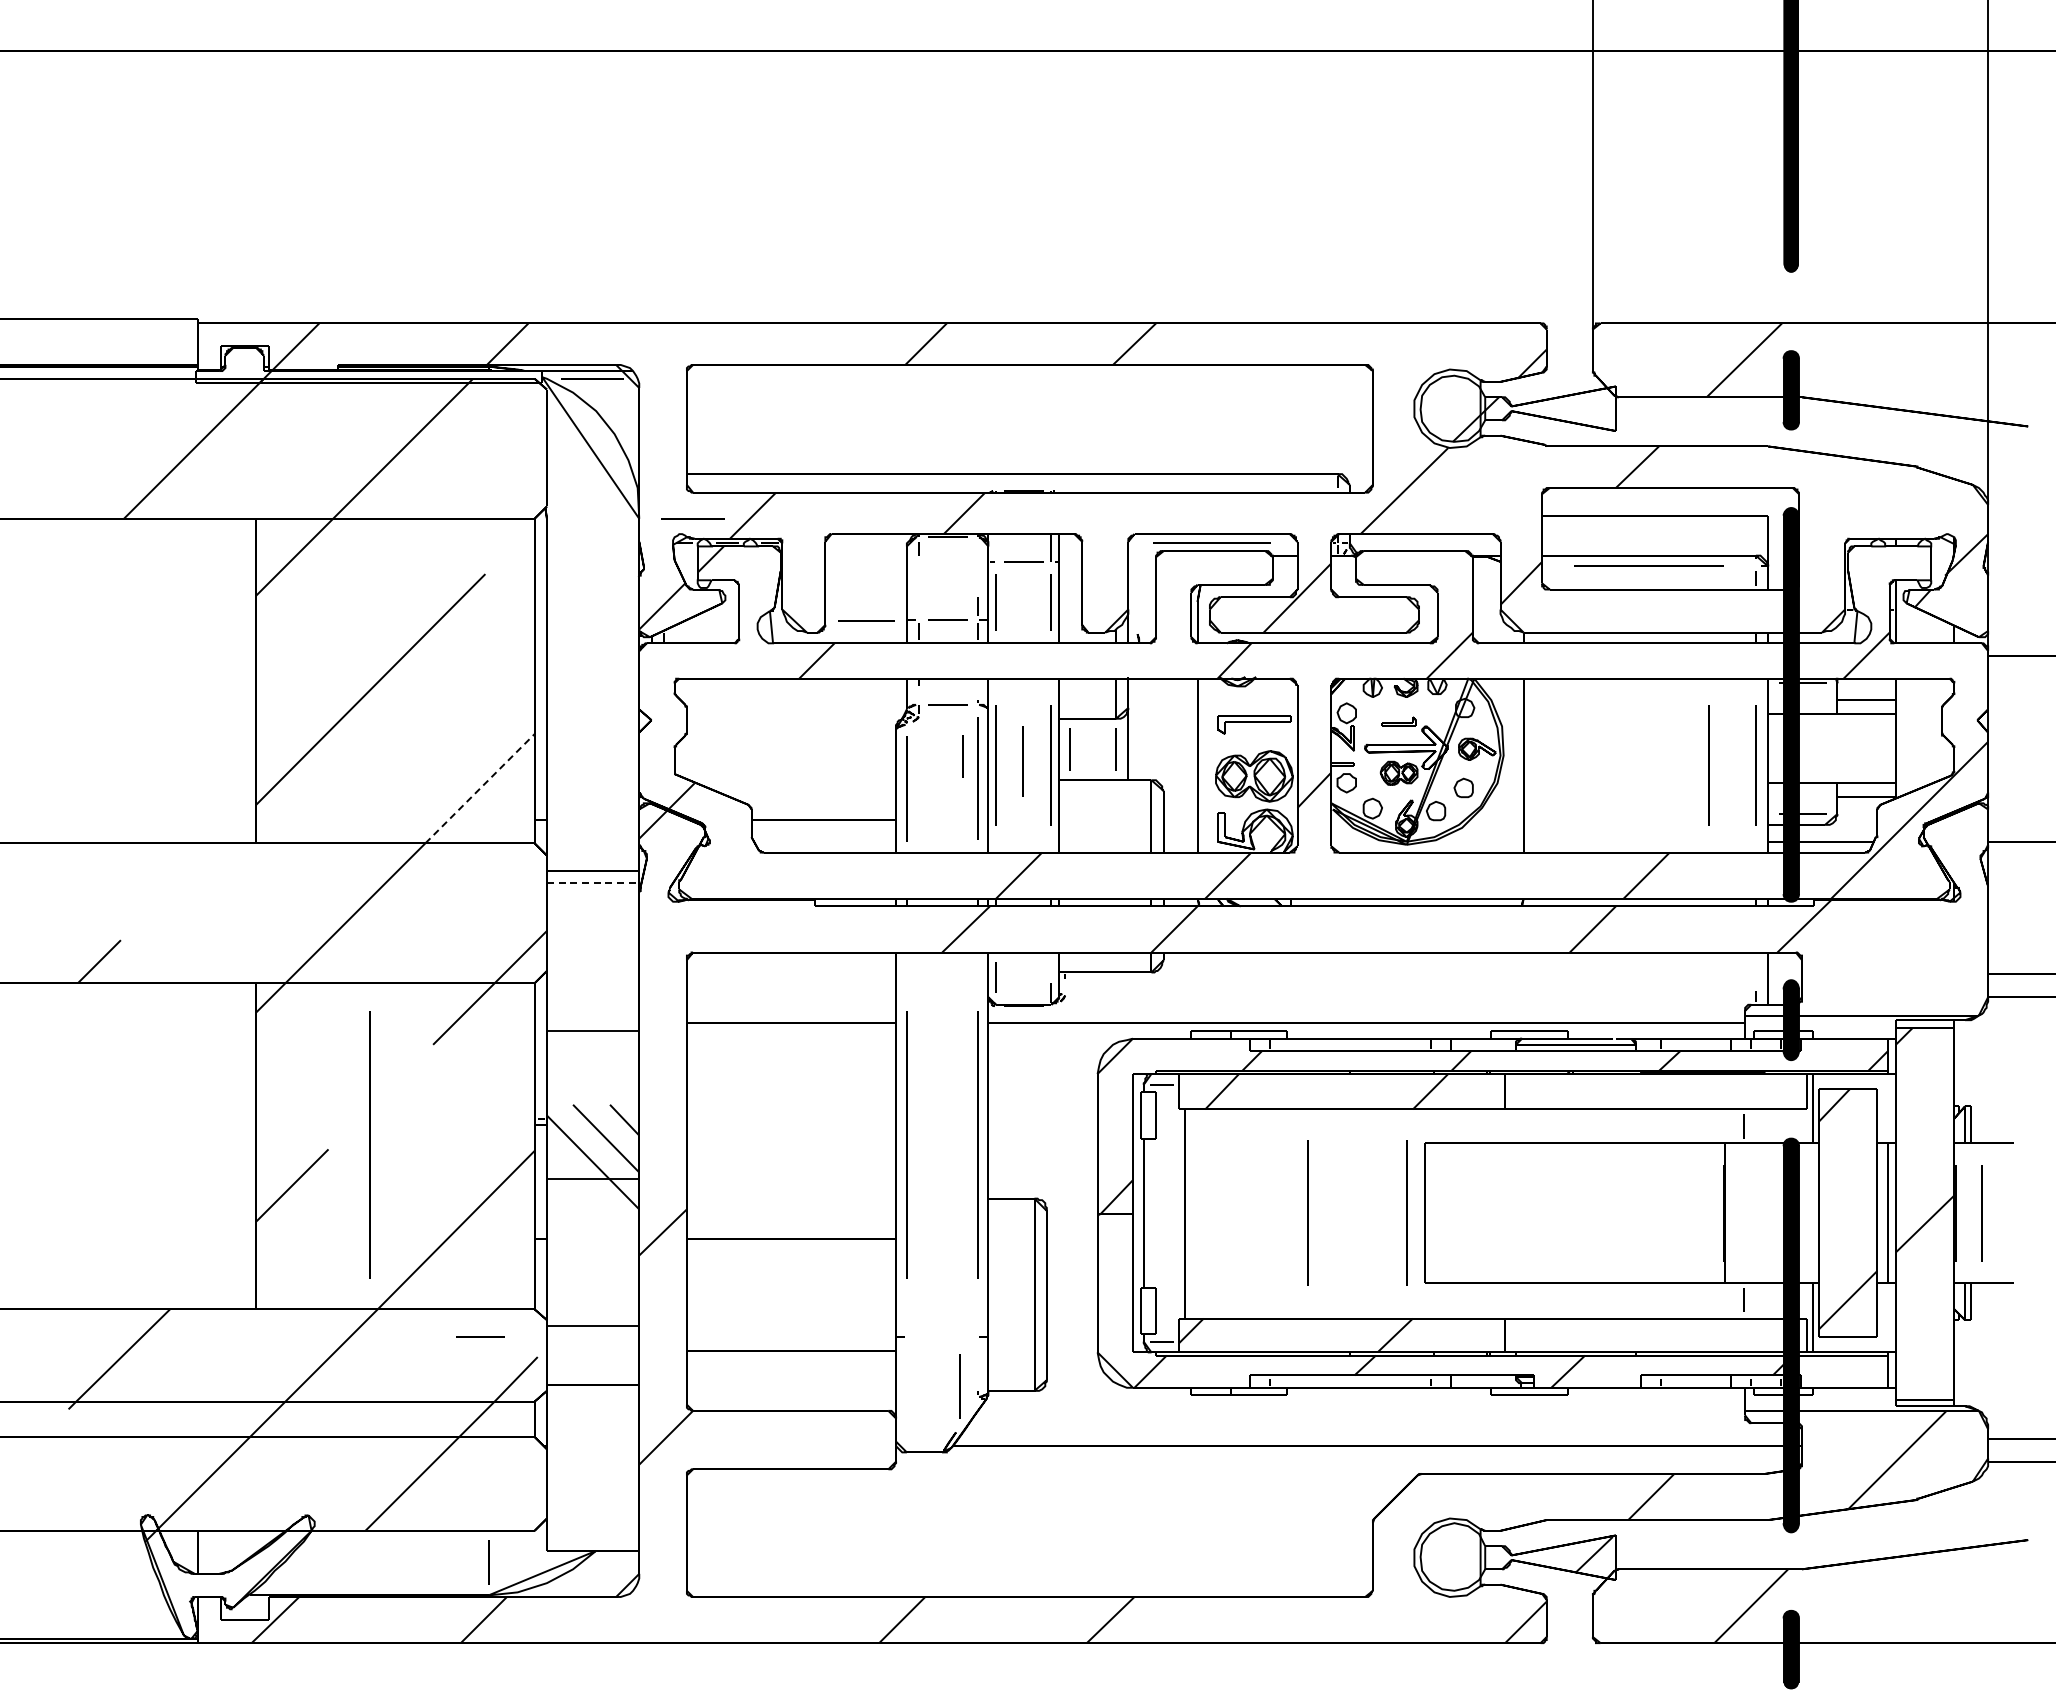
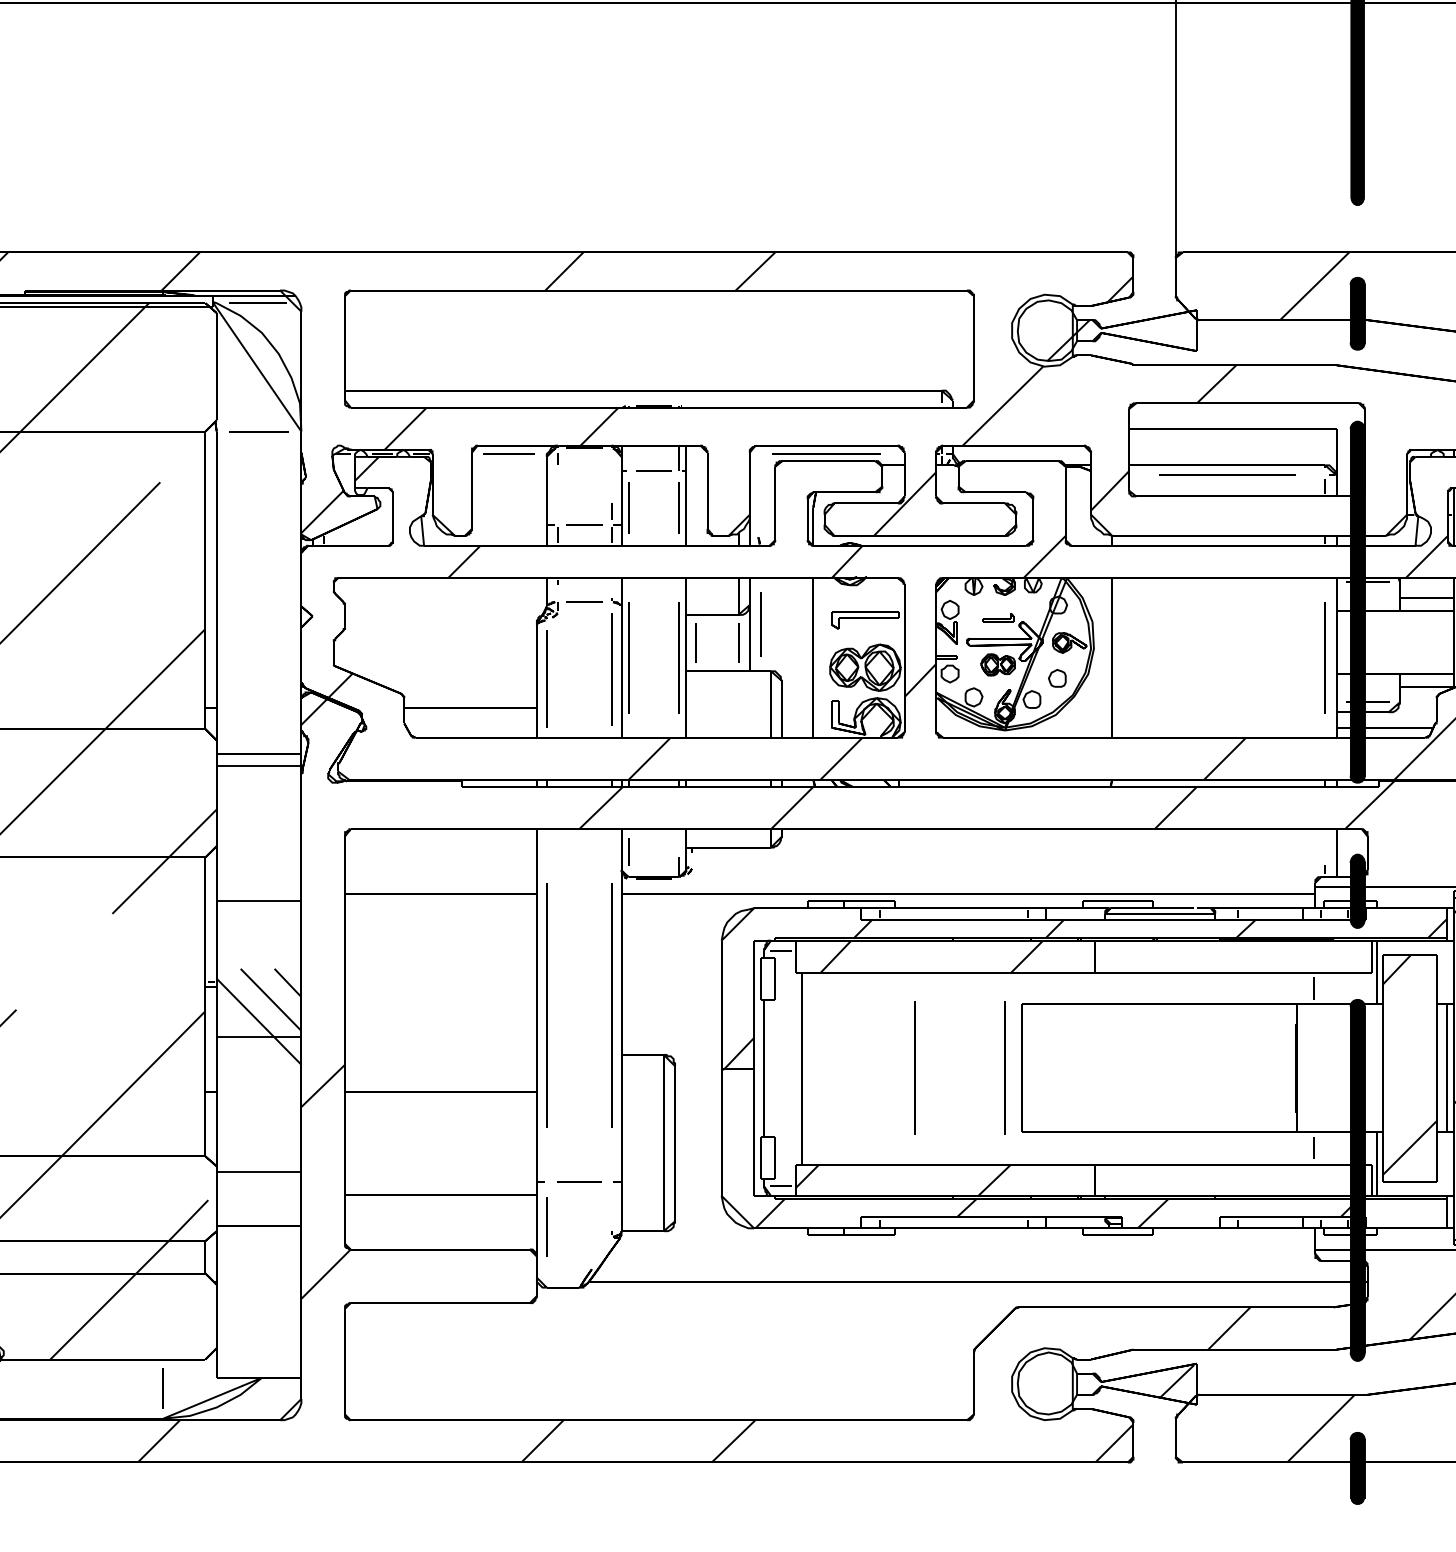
line: (692, 518) -> (258, 431), moved
line: (866, 620) -> (509, 453), moved
line: (962, 756) -> (597, 649), removed
line: (1022, 761) -> (760, 624), moved
line: (1708, 765) -> (1281, 657), removed
line: (480, 788) -> (155, 678), dashed -> solid
line: (593, 883) -> (259, 765), dashed -> solid
line: (369, 1144) -> (54, 1005), removed
line: (480, 1336) -> (579, 1181), moved
line: (959, 1386) -> (546, 1227), moved

